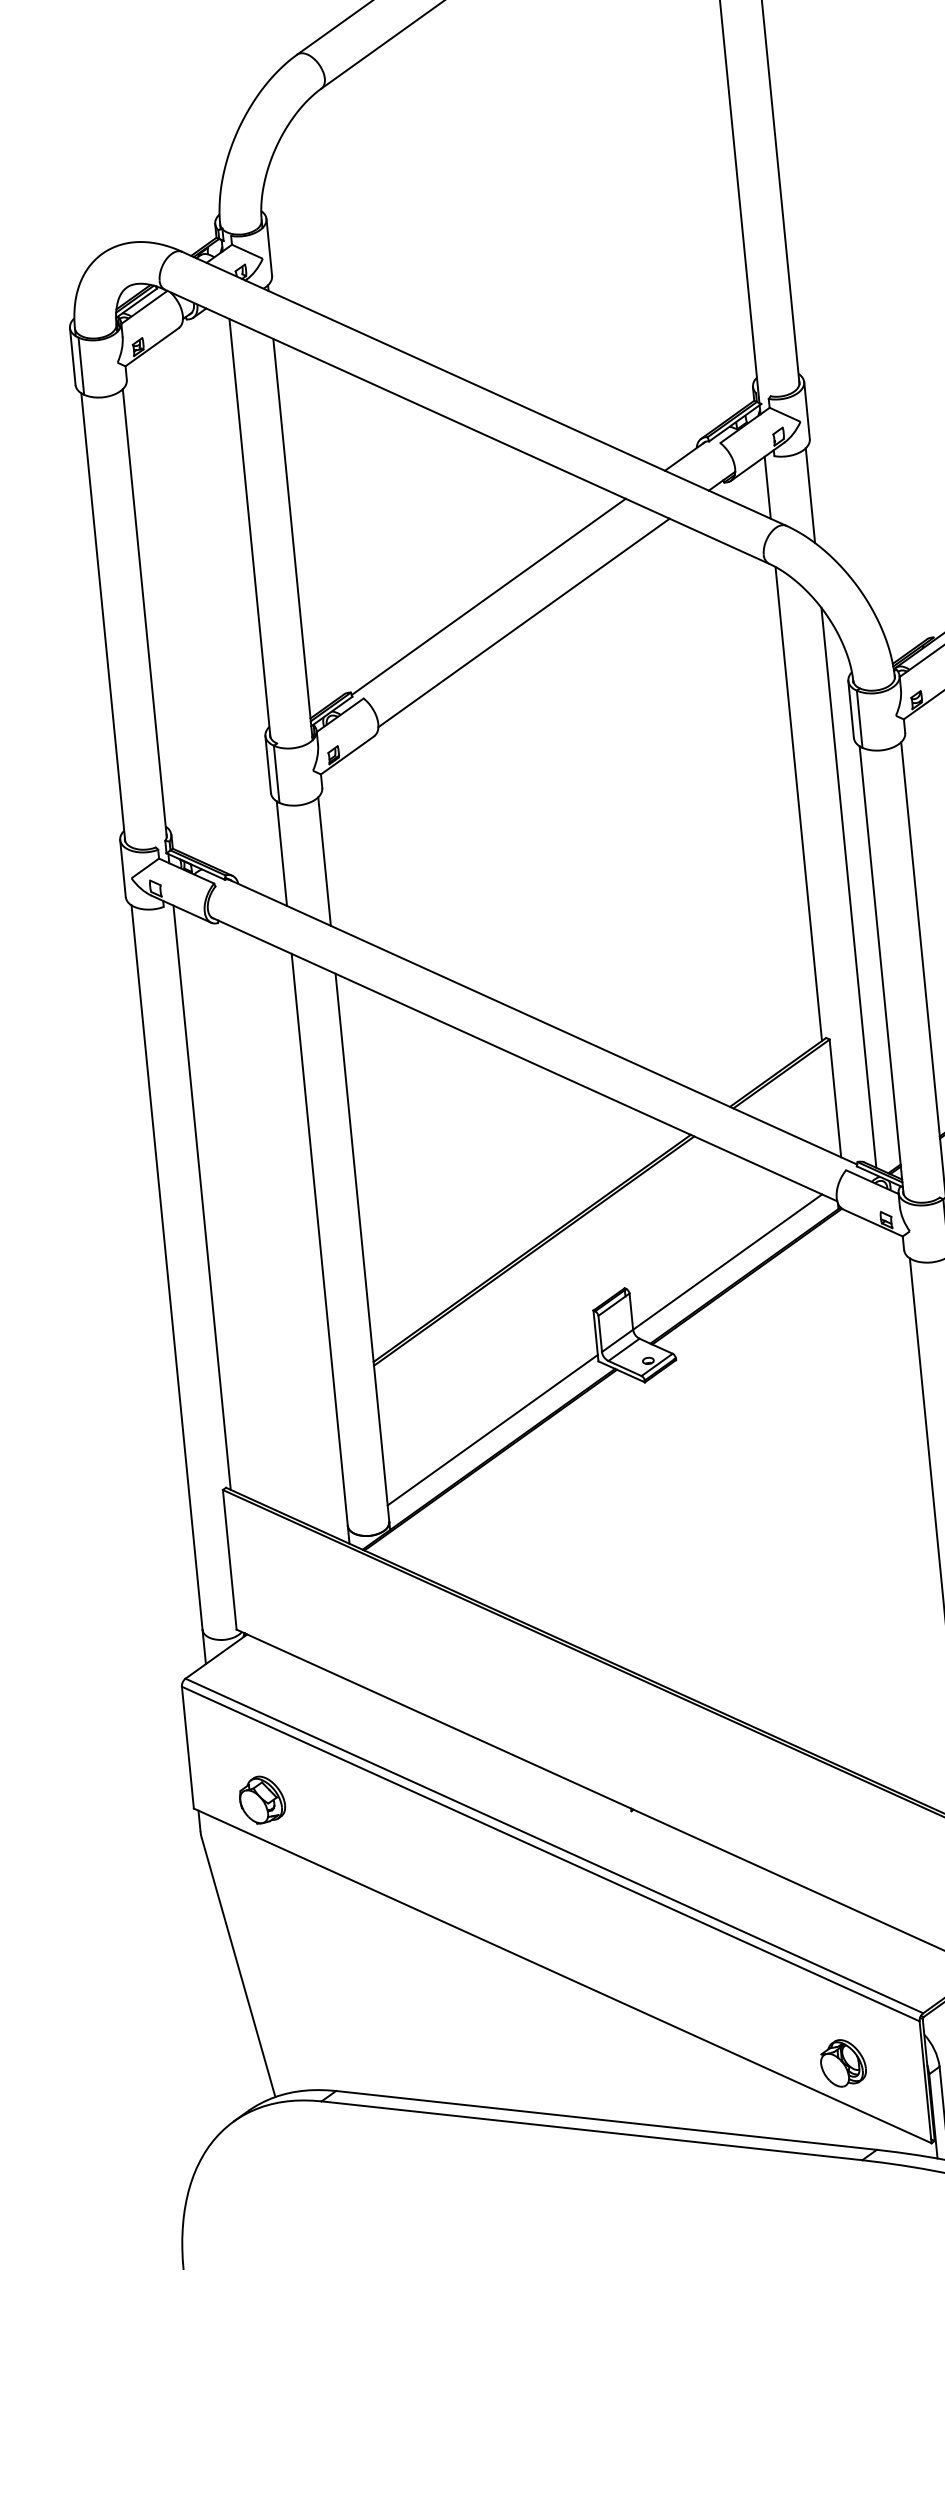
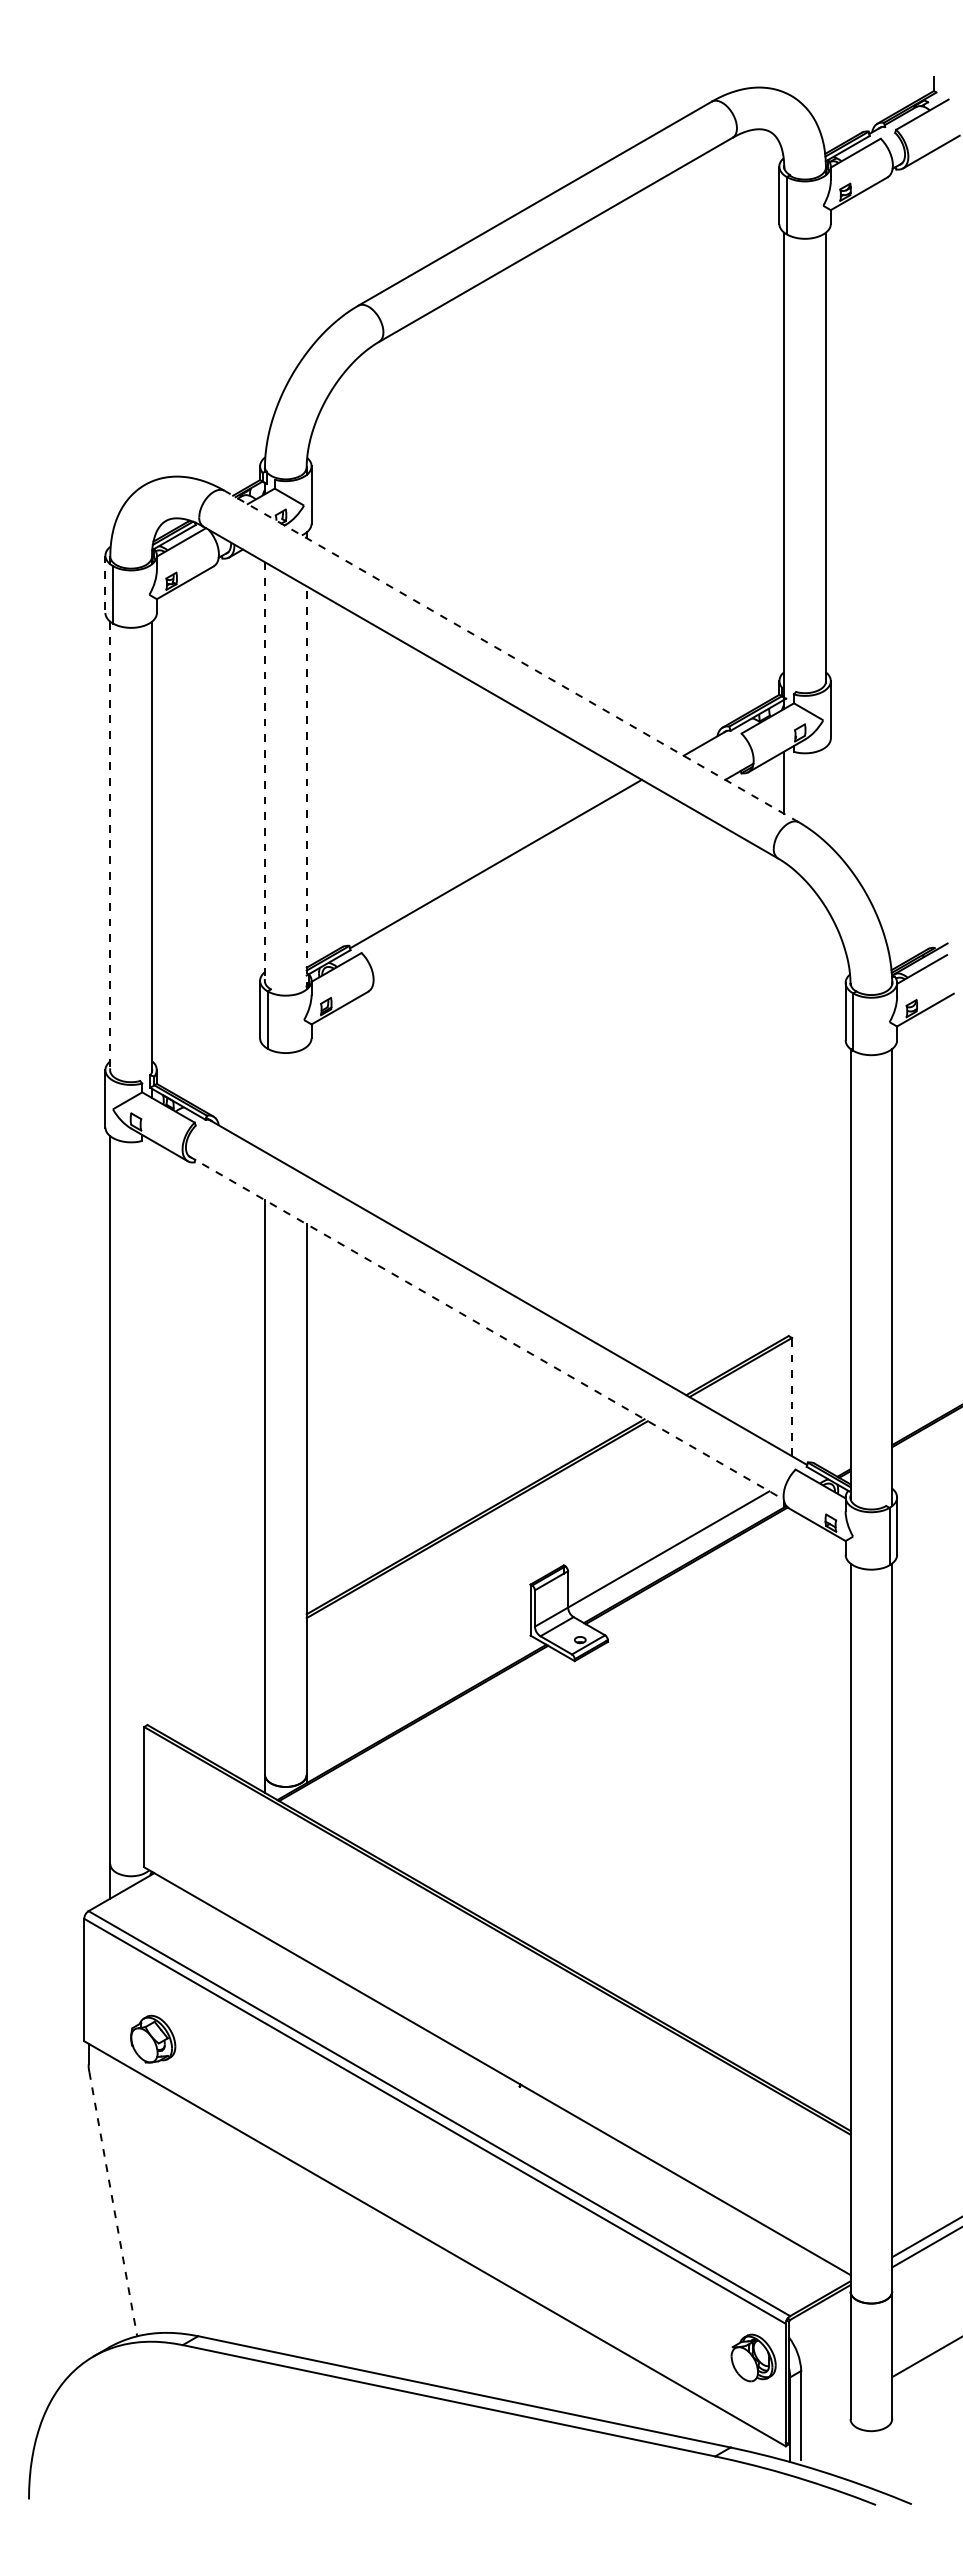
line: (72, 356) -> (105, 584), solid -> dashed
line: (483, 388) -> (511, 656), solid -> dashed
line: (809, 495) -> (825, 794), removed
line: (250, 528) -> (265, 772), solid -> dashed
line: (292, 539) -> (306, 787), solid -> dashed
line: (103, 617) -> (110, 847), solid -> dashed
line: (524, 622) -> (528, 893), removed
line: (798, 803) -> (784, 1100), removed
line: (282, 853) -> (265, 1099), removed
line: (324, 861) -> (306, 1111), removed
line: (848, 887) -> (825, 1188), removed
line: (524, 1058) -> (486, 1327), solid -> dashed
line: (835, 1097) -> (792, 1396), solid -> dashed
line: (202, 1197) -> (152, 1433), removed
line: (492, 1429) -> (418, 1693), removed
line: (238, 1968) -> (113, 2204), solid -> dashed
part: (843, 2062) -> (753, 2357), moved

